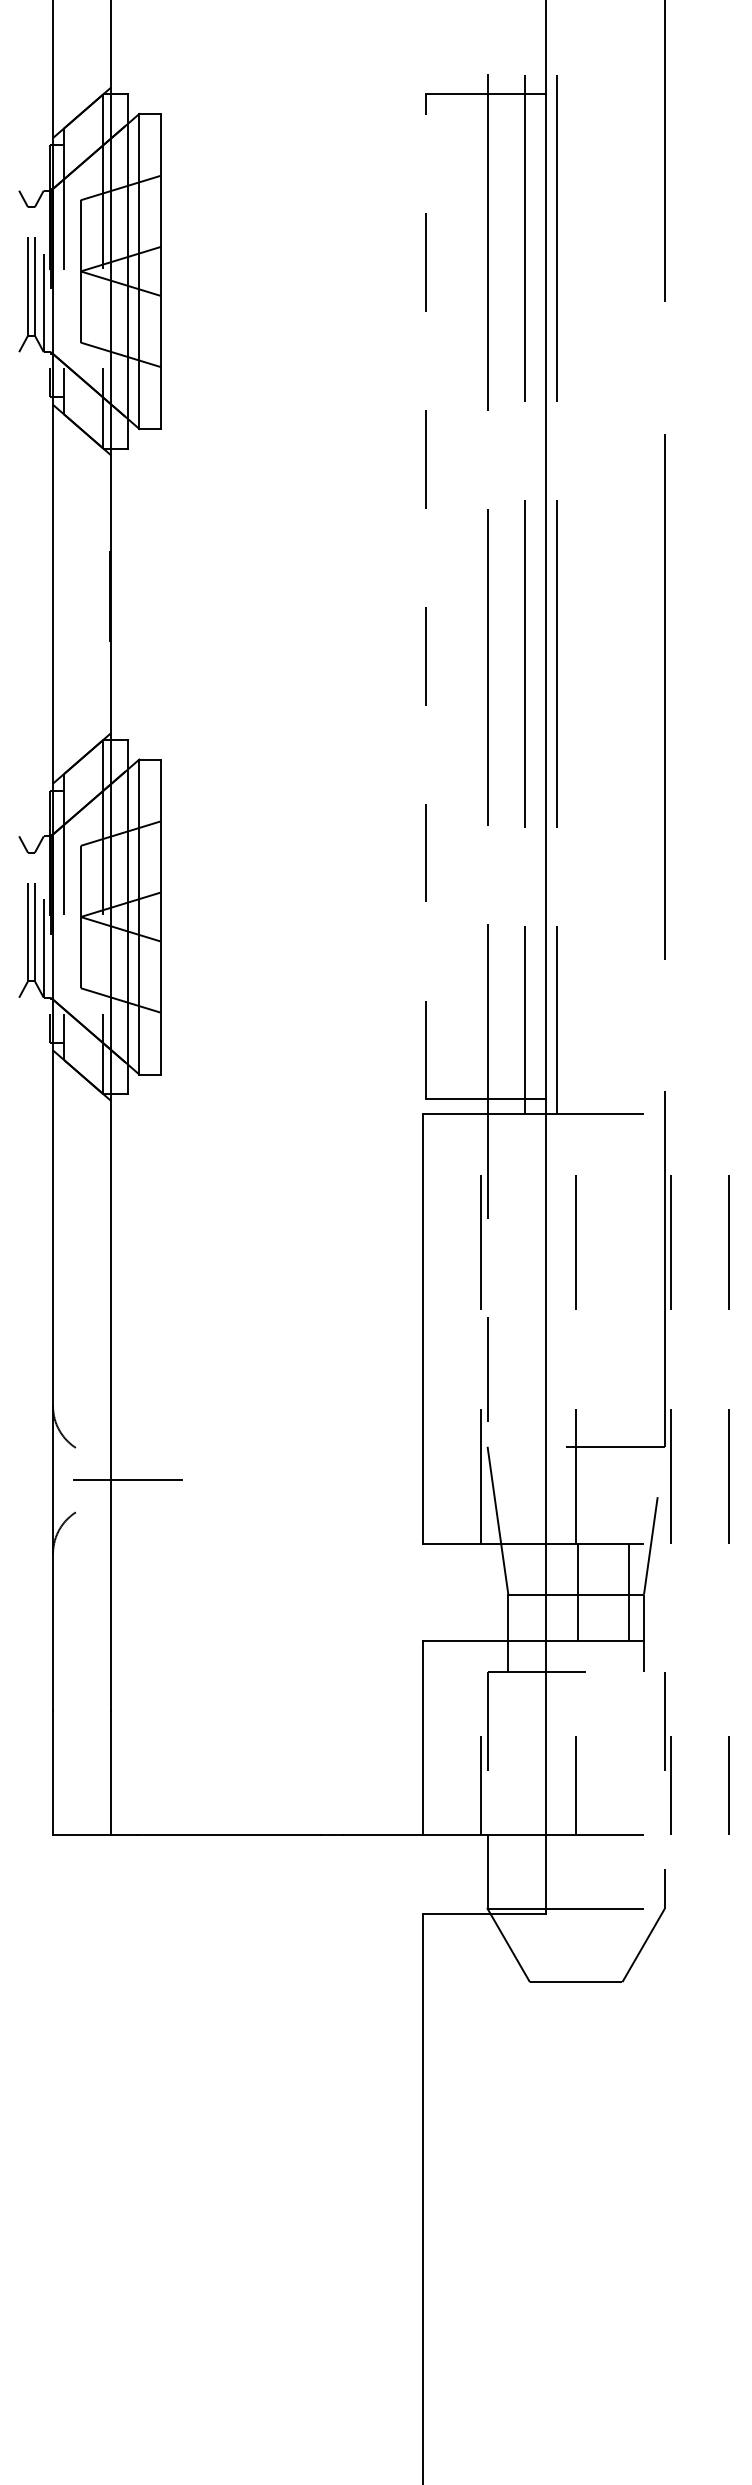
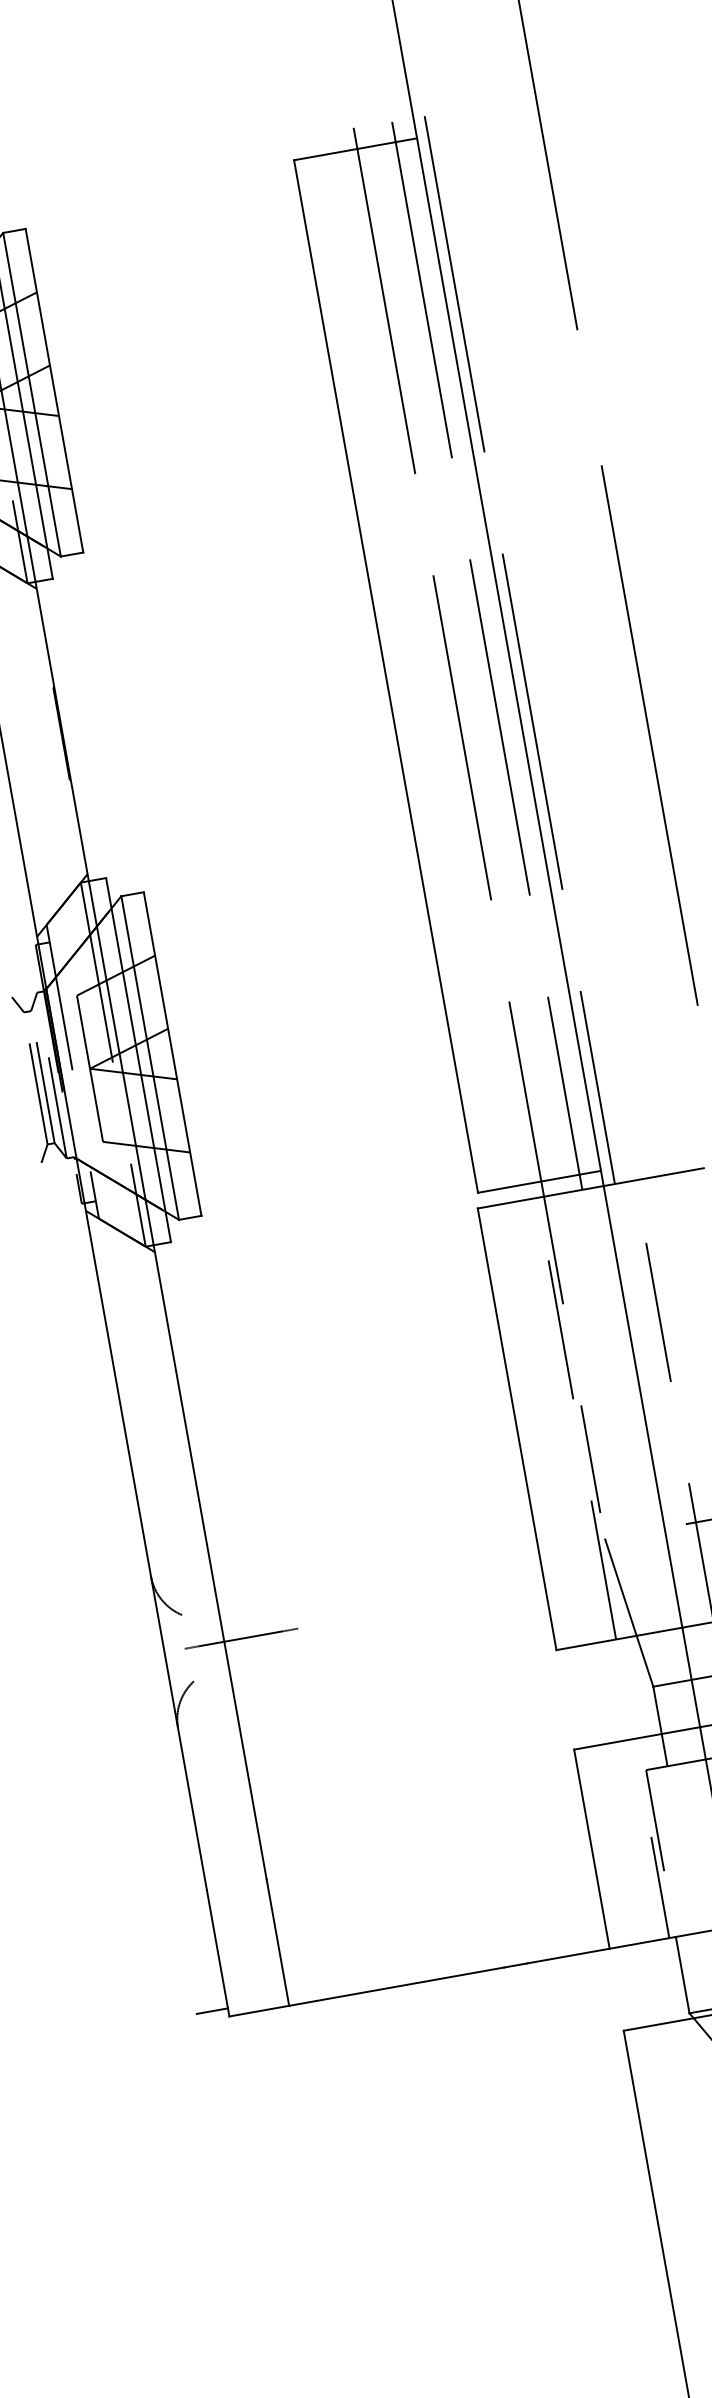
line: (425, 596) -> (385, 676), dashed -> solid
line: (37, 1826) -> (211, 2011), added

